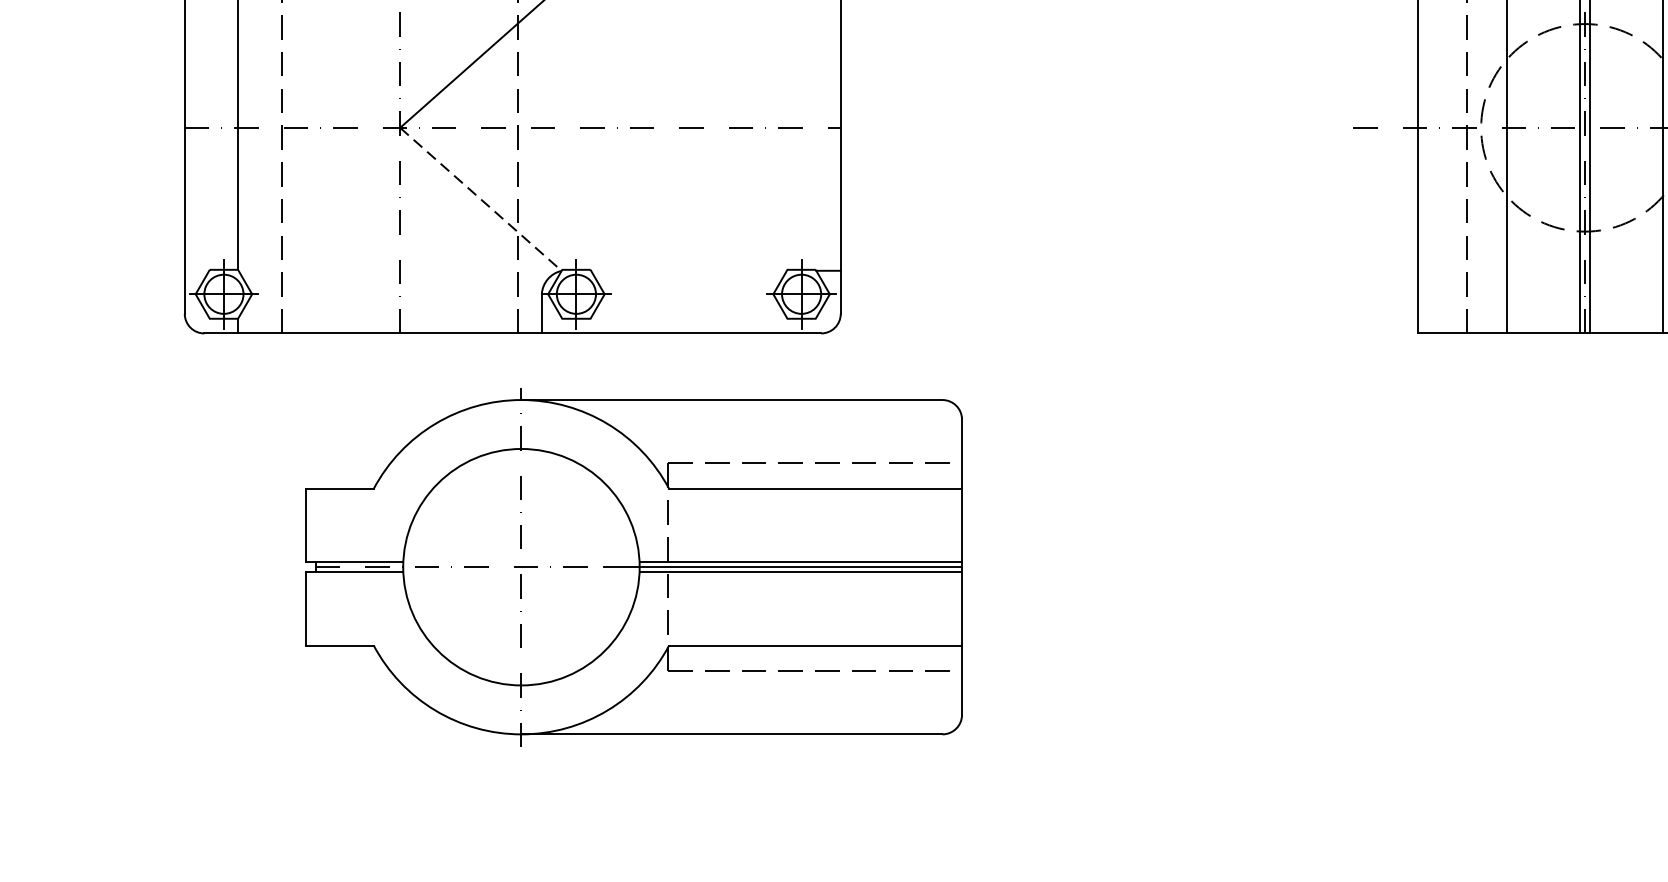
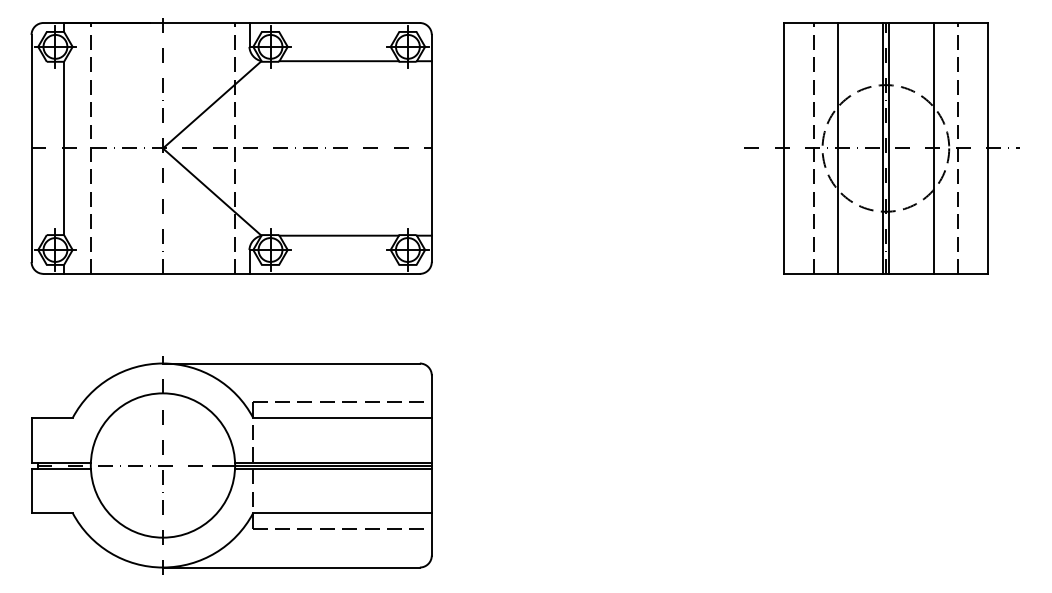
line: (481, 200) -> (212, 192), dashed -> solid
line: (687, 270) -> (338, 235), added
part: (633, 567) -> (231, 465), moved

